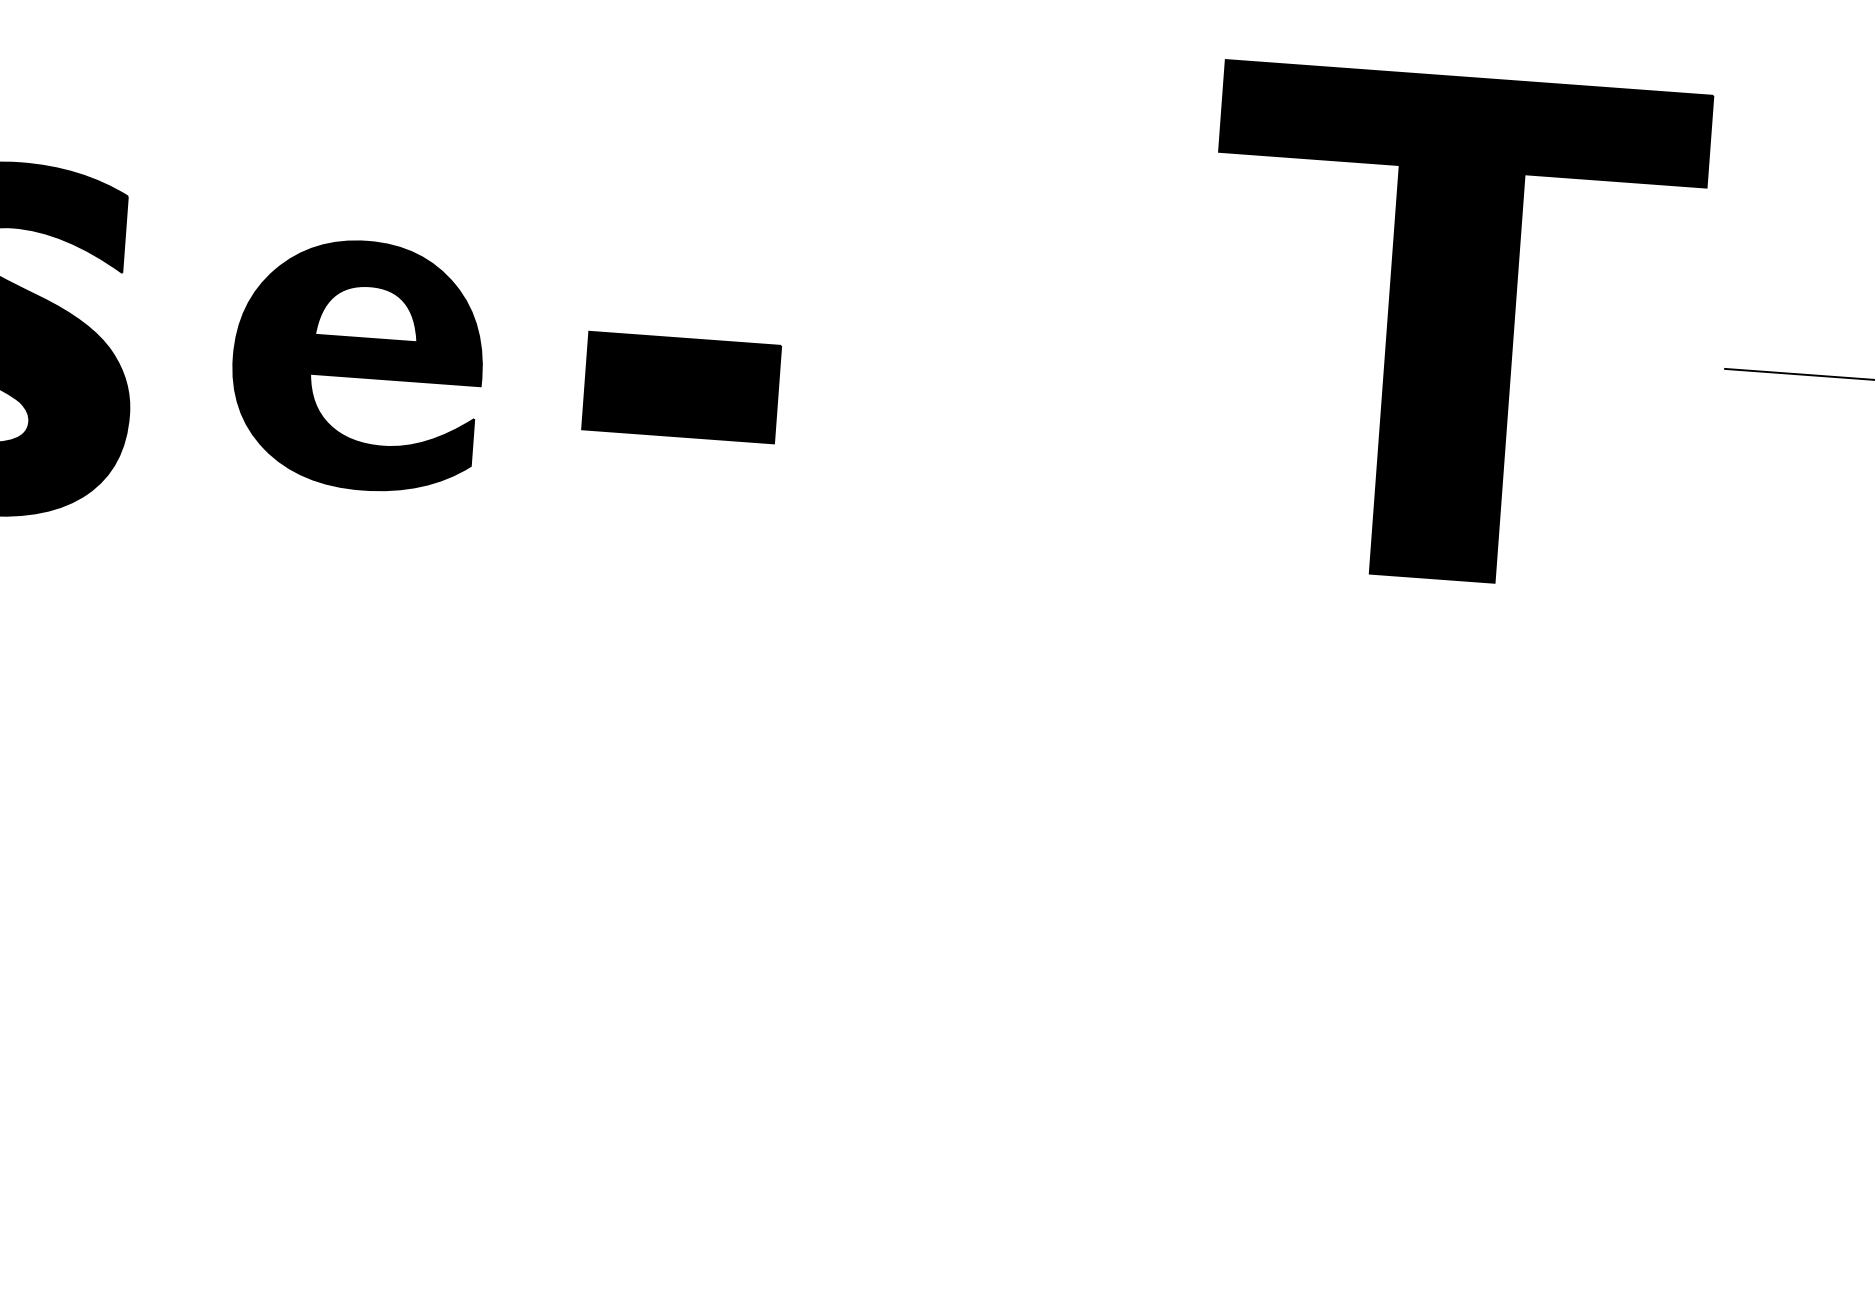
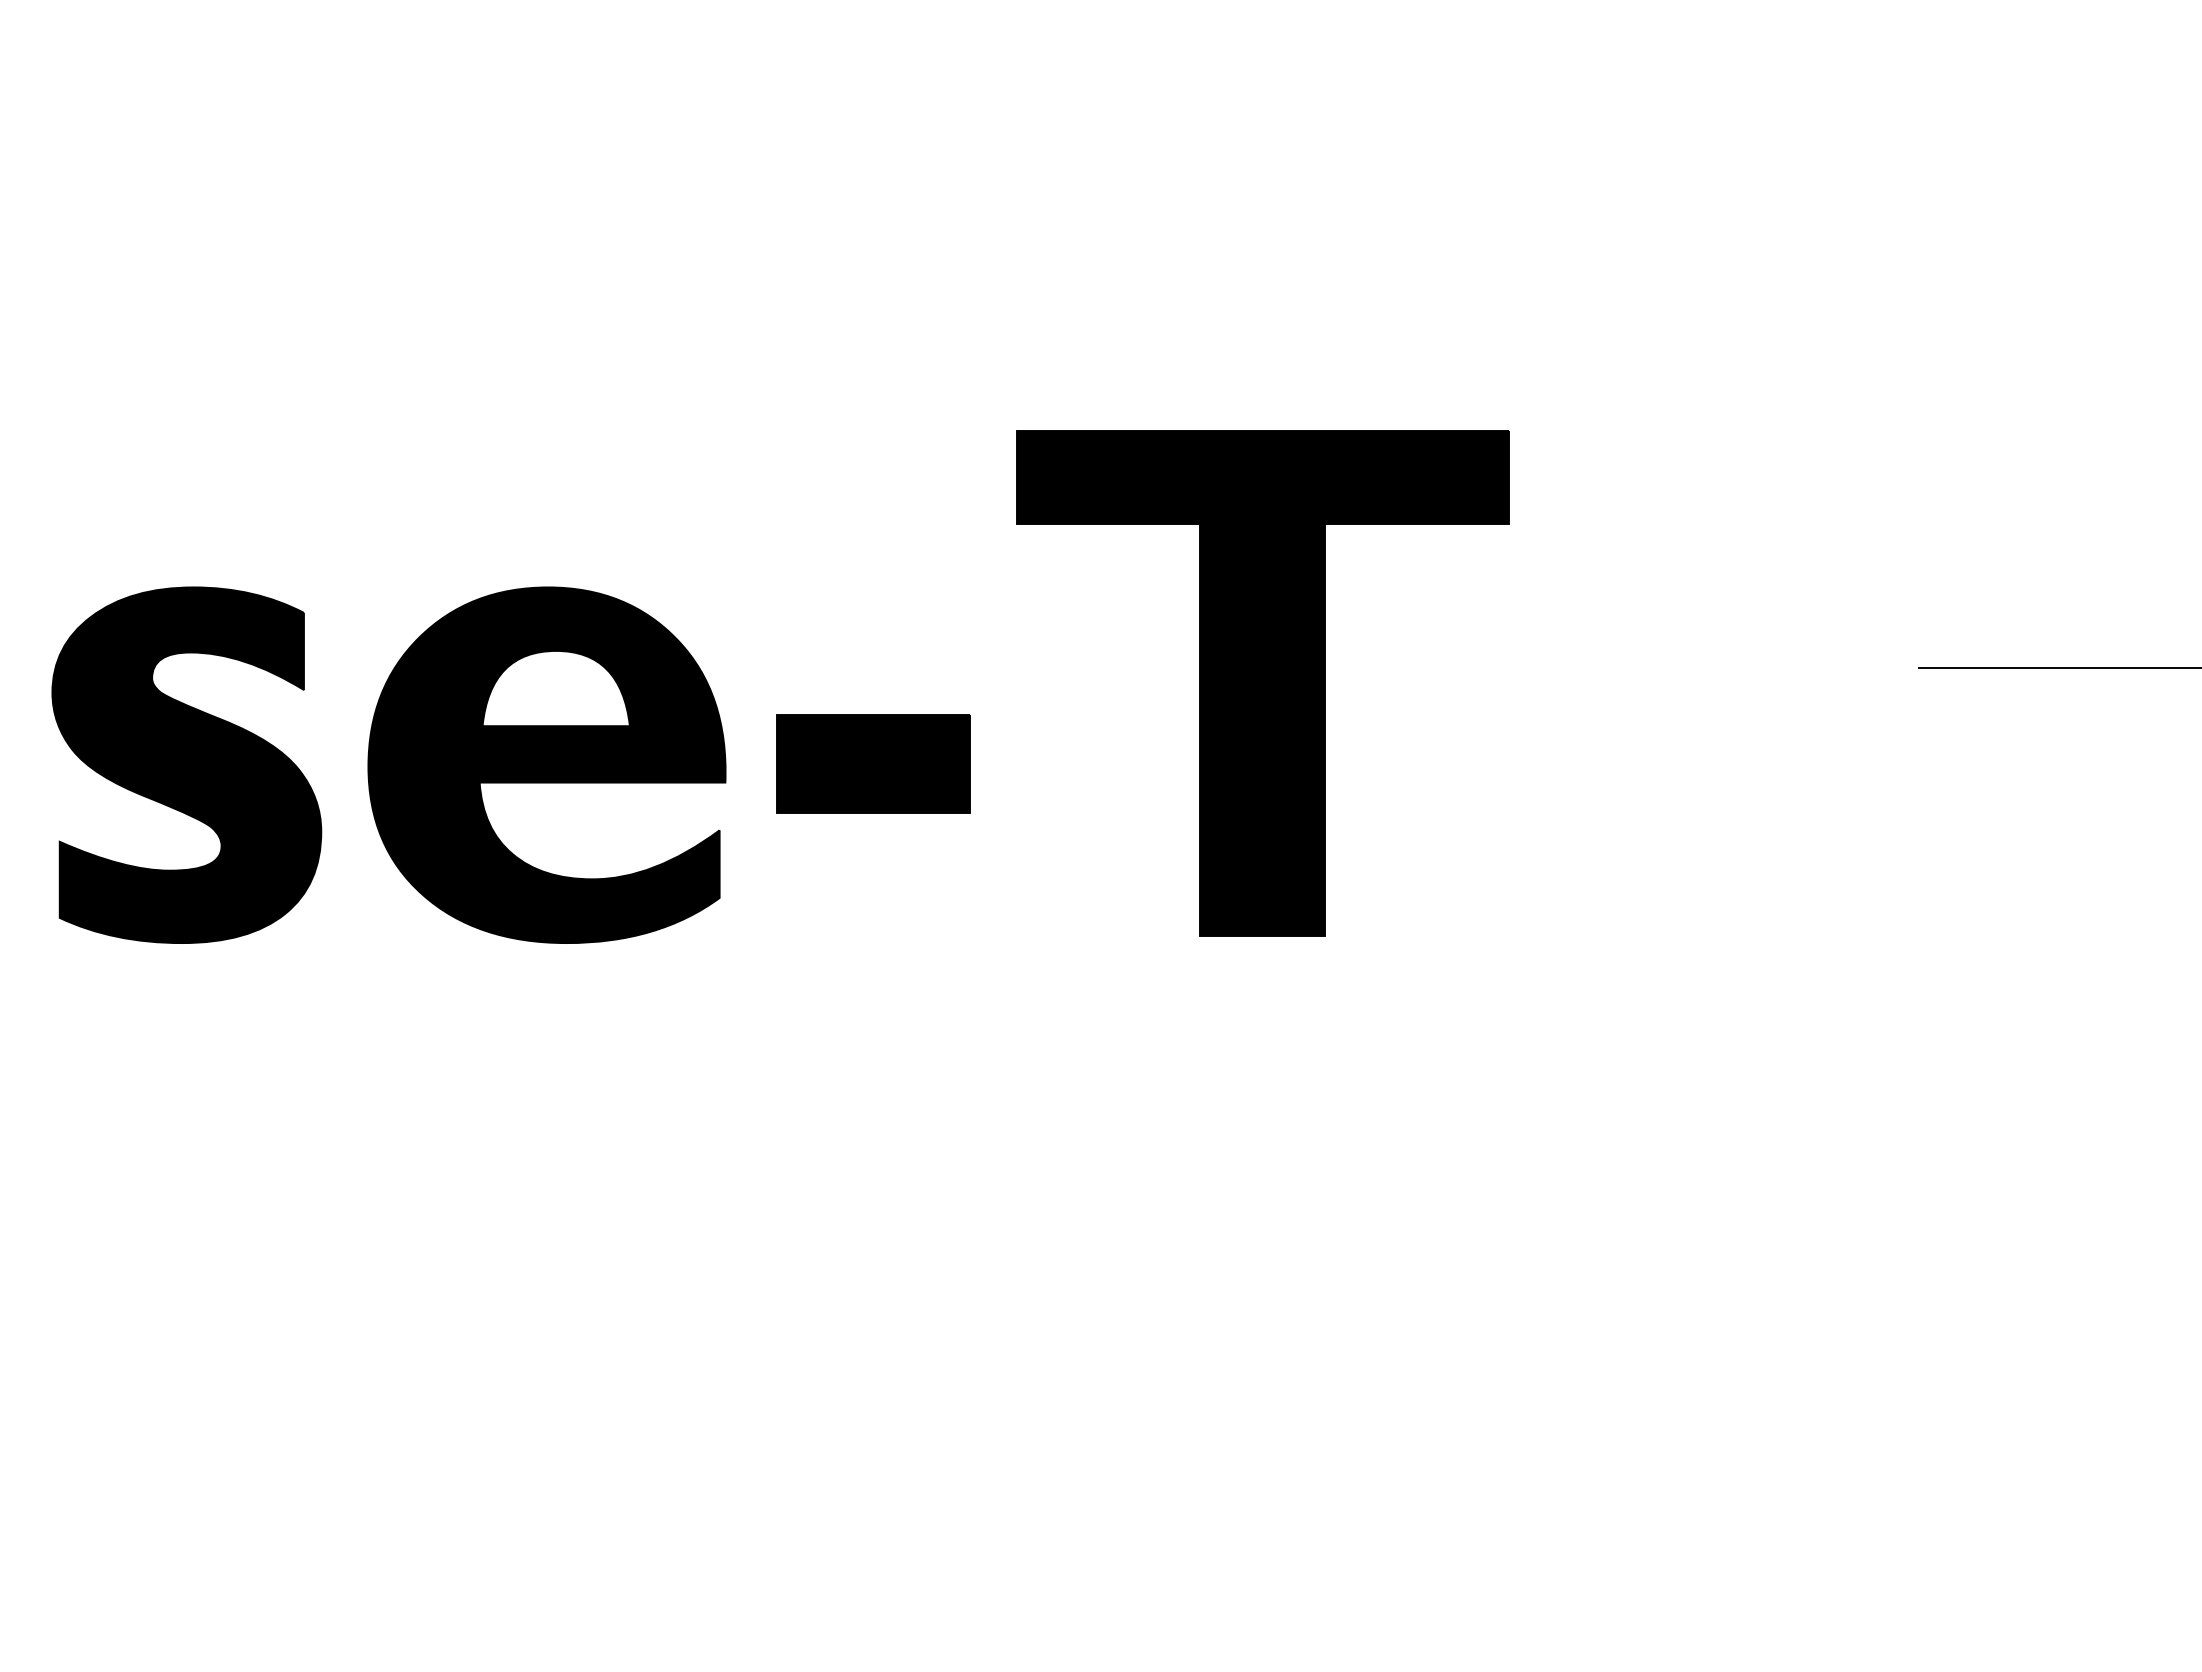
part: (1450, 328) -> (1262, 683), moved
part: (357, 364) -> (546, 764), size x1.43

